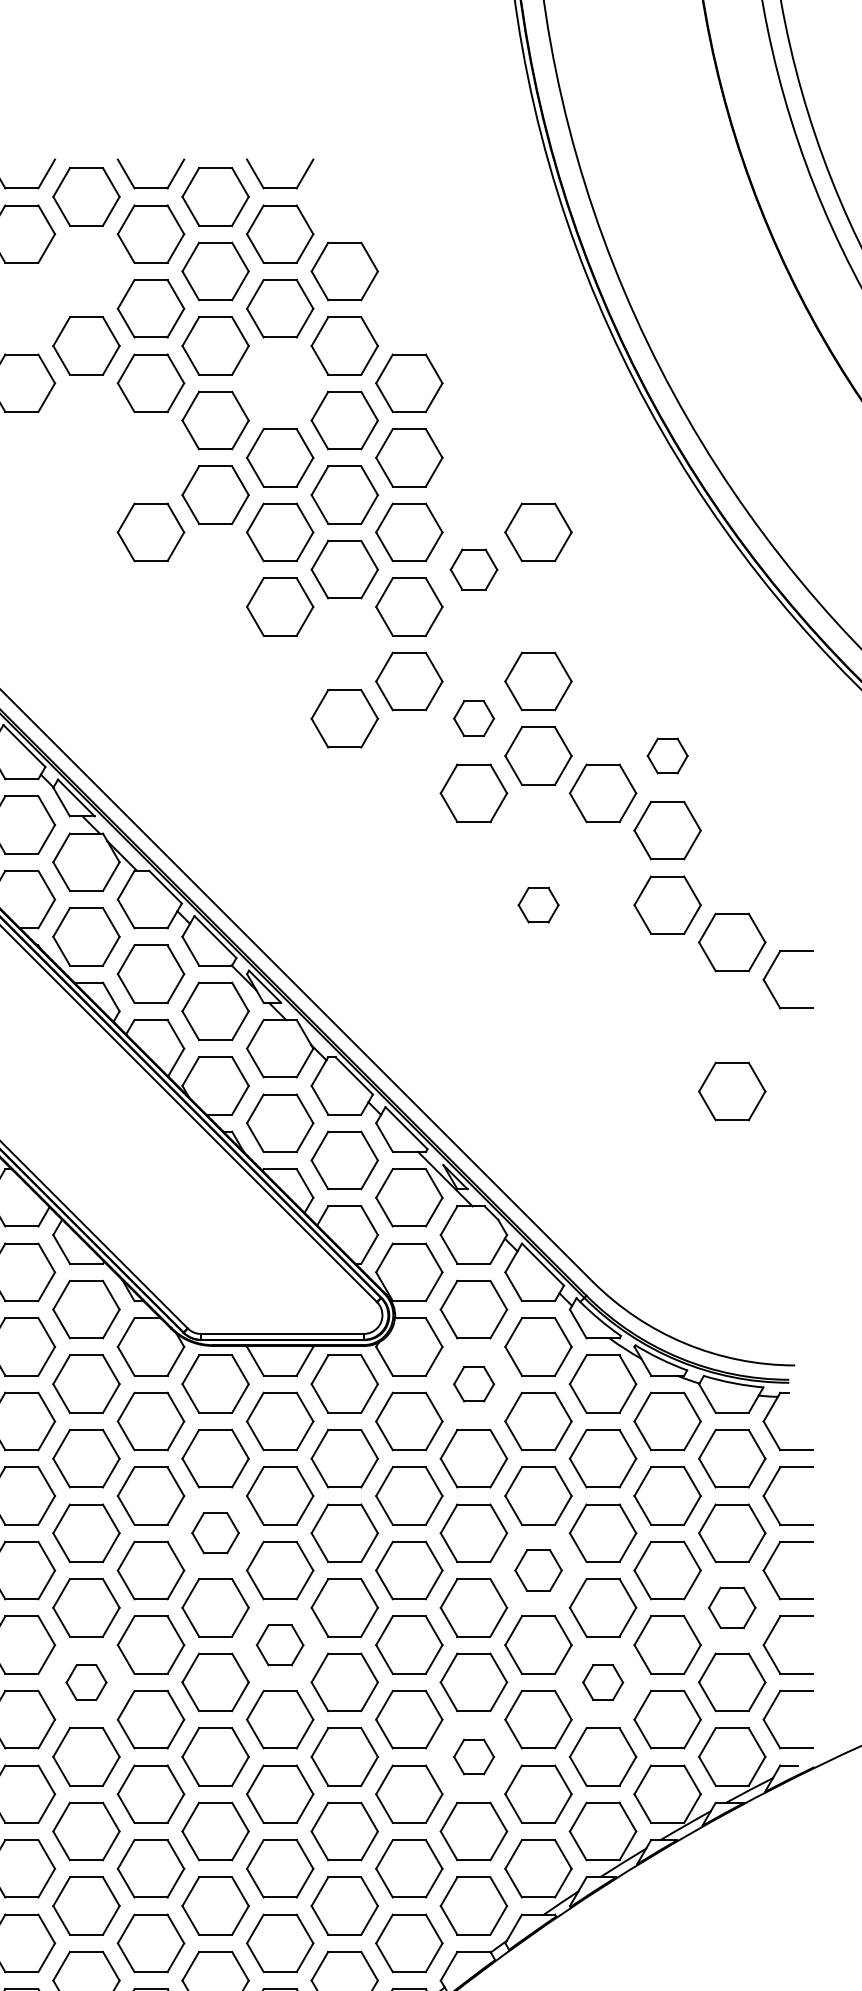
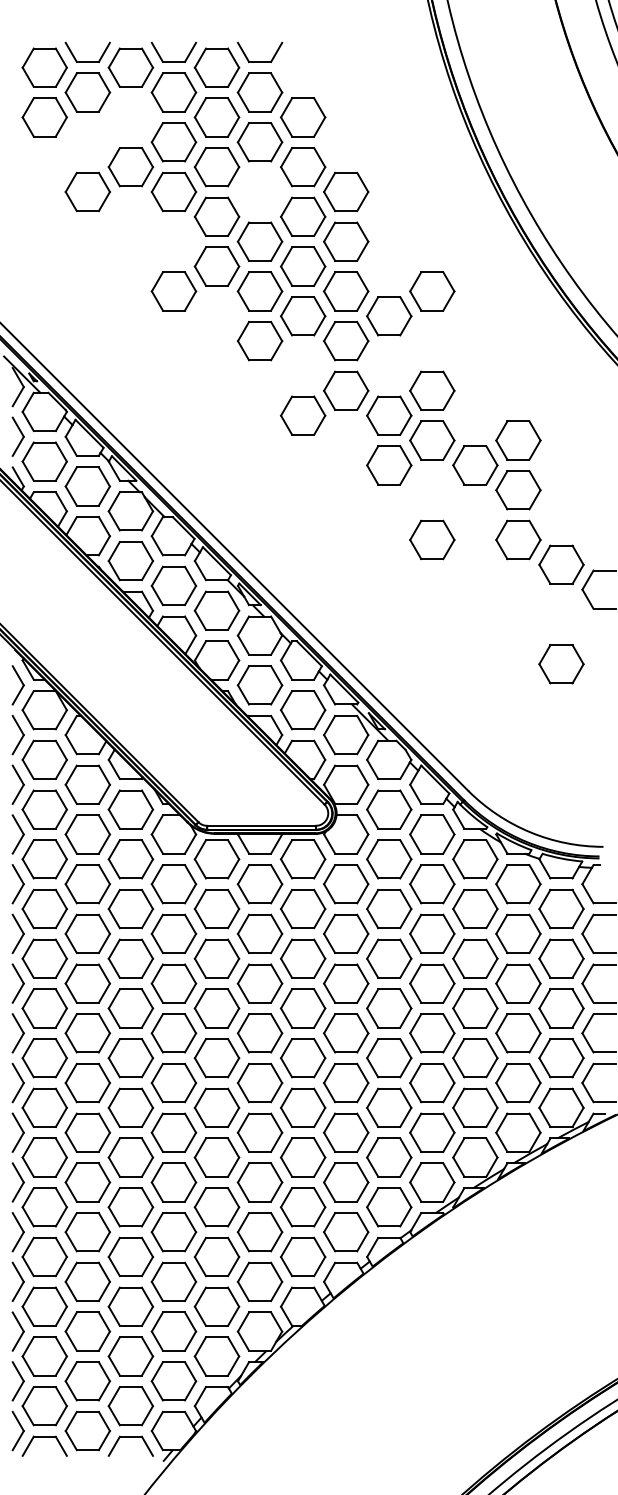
part: (474, 570) -> (389, 316), size x1.43
part: (474, 718) -> (389, 415), size x1.67
part: (667, 755) -> (518, 440), size x1.67
part: (538, 904) -> (432, 539), size x1.67
part: (474, 1384) -> (389, 859), size x1.67
part: (214, 1532) -> (216, 958), size x1.43
part: (538, 1570) -> (432, 983), size x1.43
part: (732, 1607) -> (561, 1008), size x1.43
part: (279, 1645) -> (259, 1033), size x1.43
part: (85, 1682) -> (130, 1058), size x1.67
part: (603, 1682) -> (475, 1058), size x1.67
part: (474, 1756) -> (389, 1107), size x1.67

